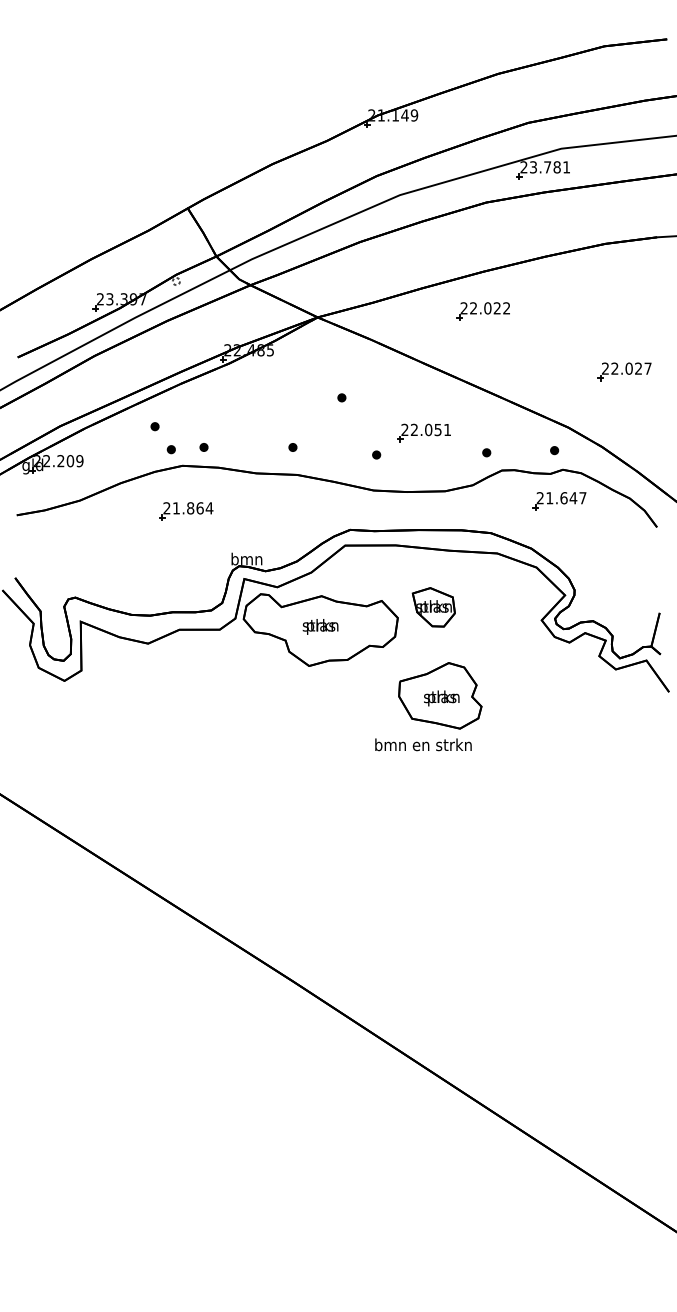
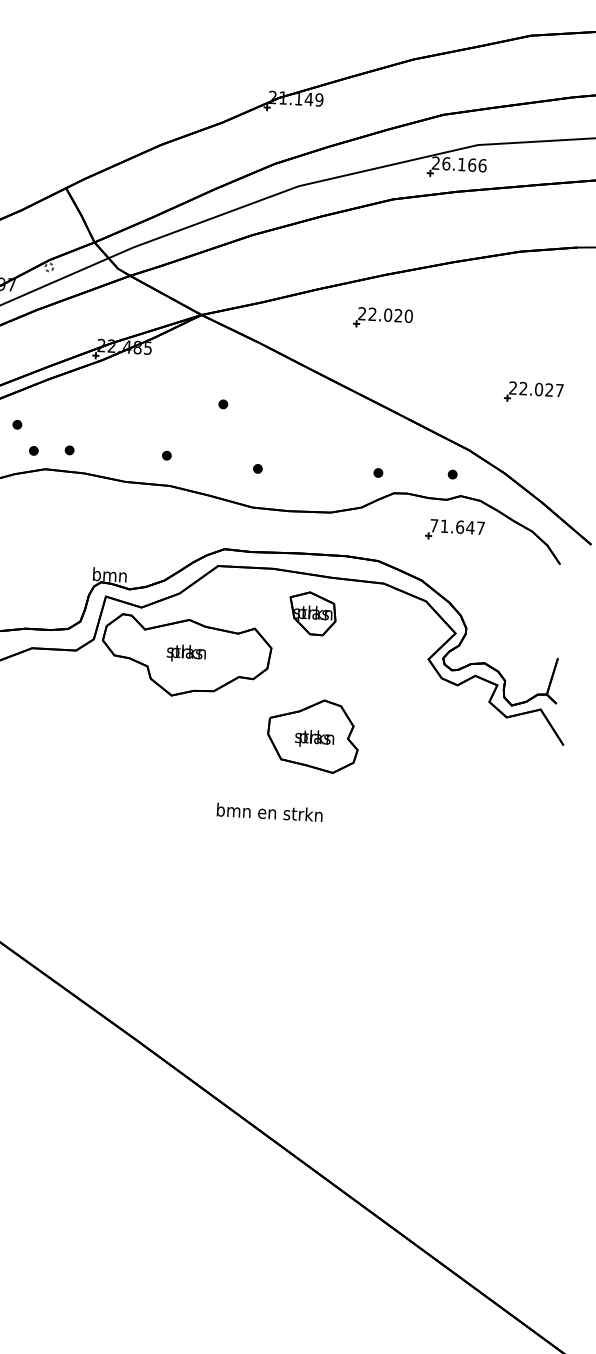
text: (549, 167) -> (463, 164), 23.781 -> 26.166
text: (506, 308) -> (408, 316), 22.022 -> 22.020
part: (423, 432) -> (310, 447), removed
text: (539, 498) -> (433, 526), 21.647 -> 71.647
part: (186, 511) -> (46, 519), removed
part: (433, 607) -> (312, 613), moved
text: (423, 744) -> (269, 812), moved

